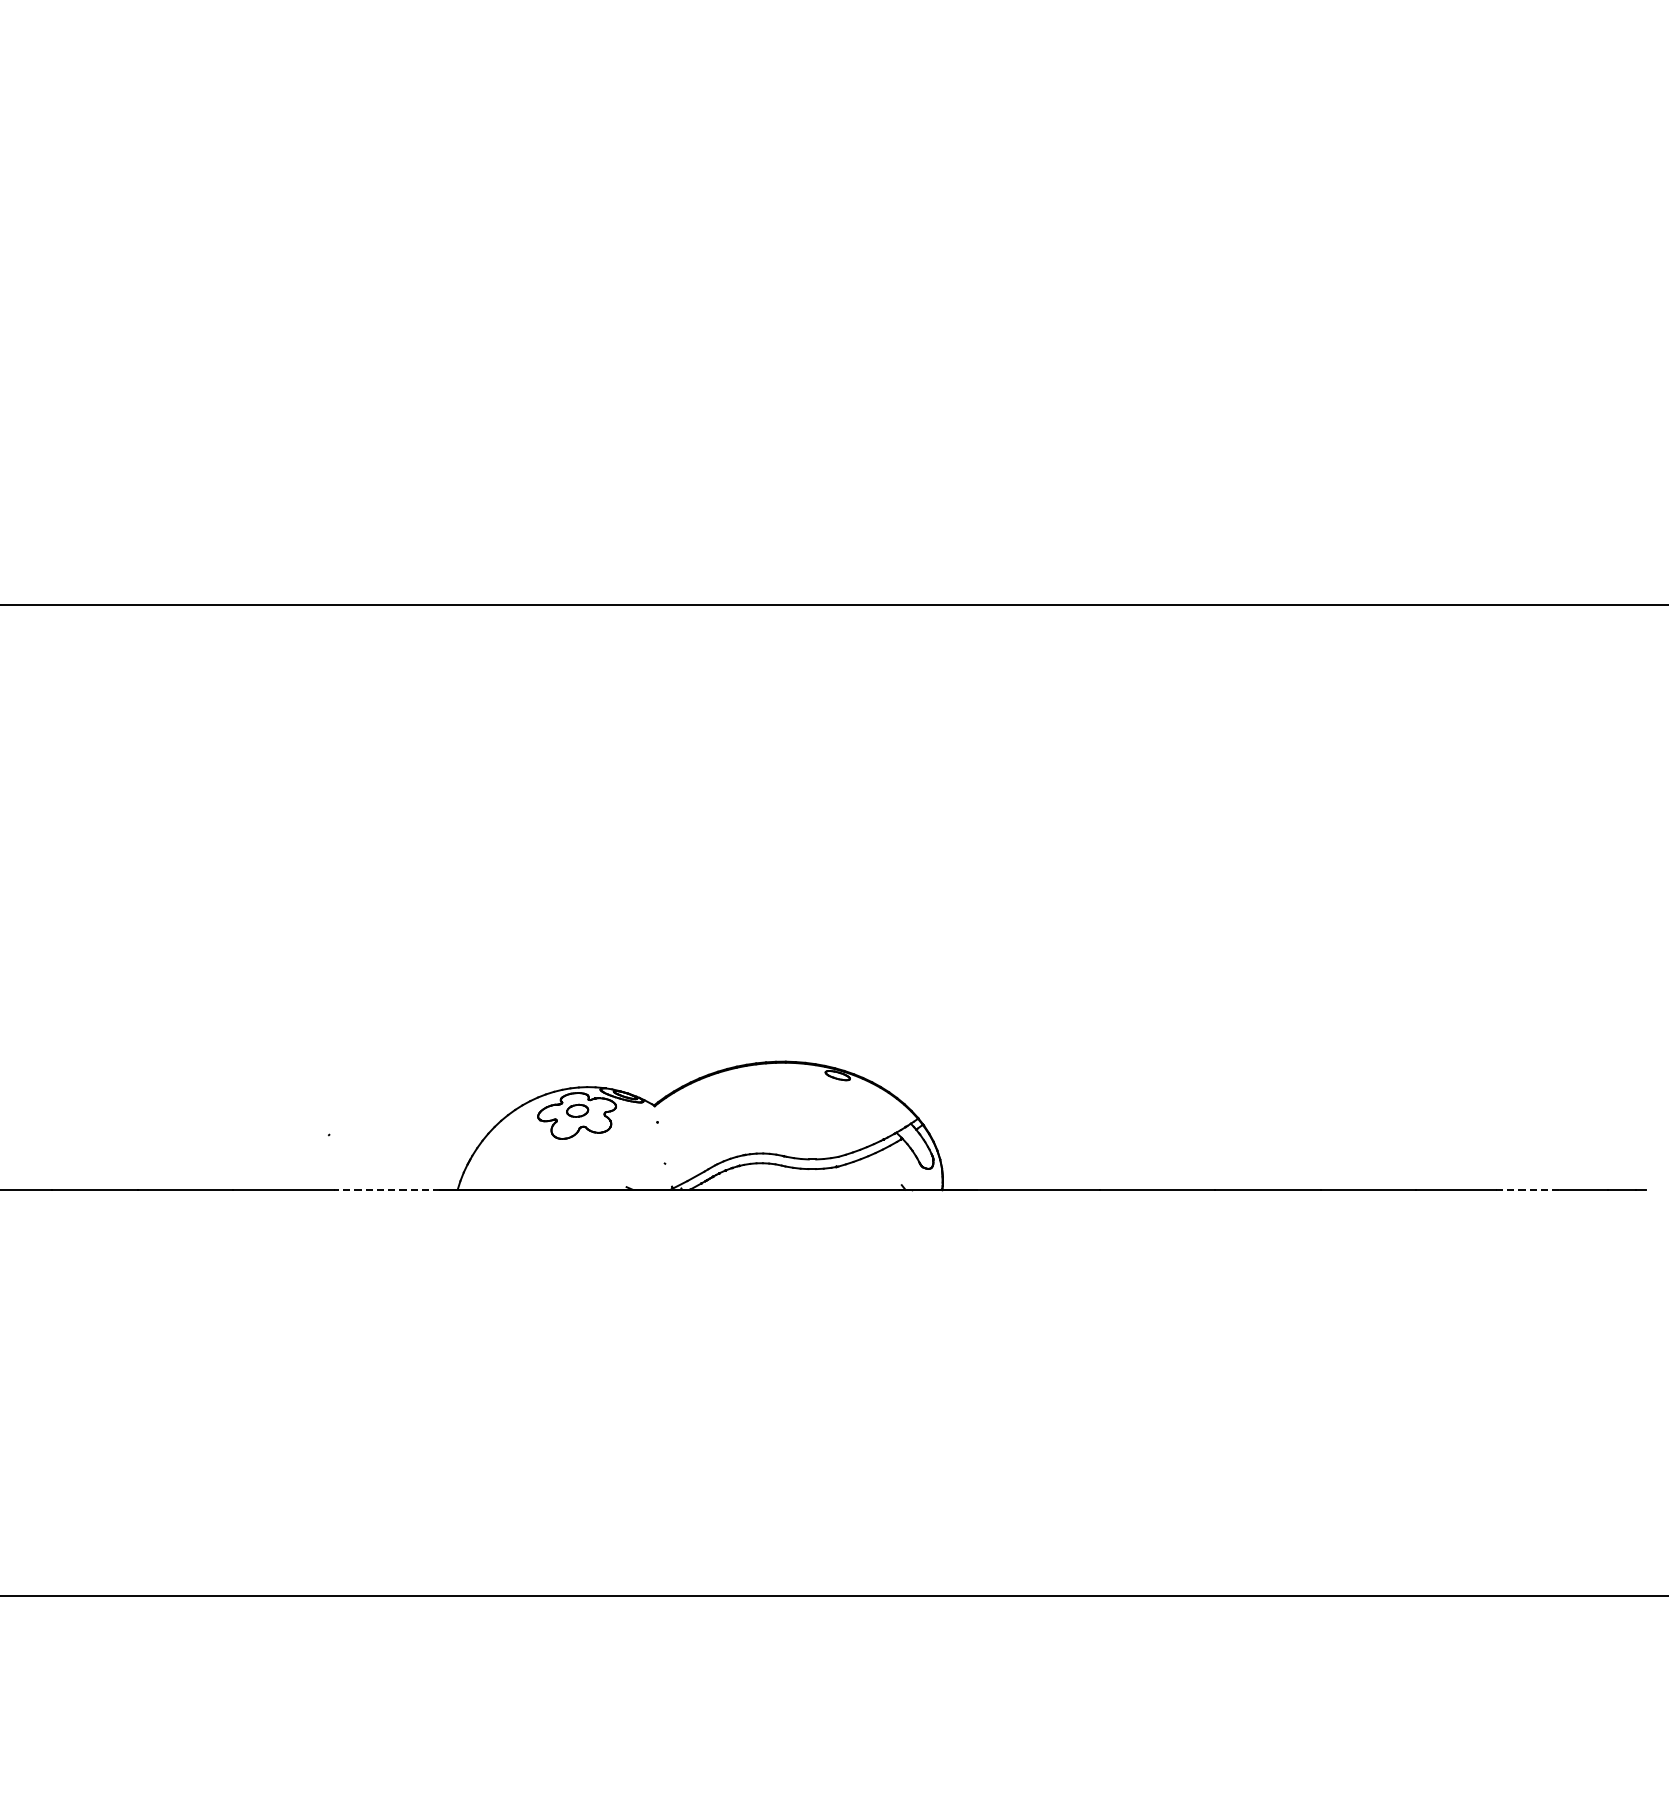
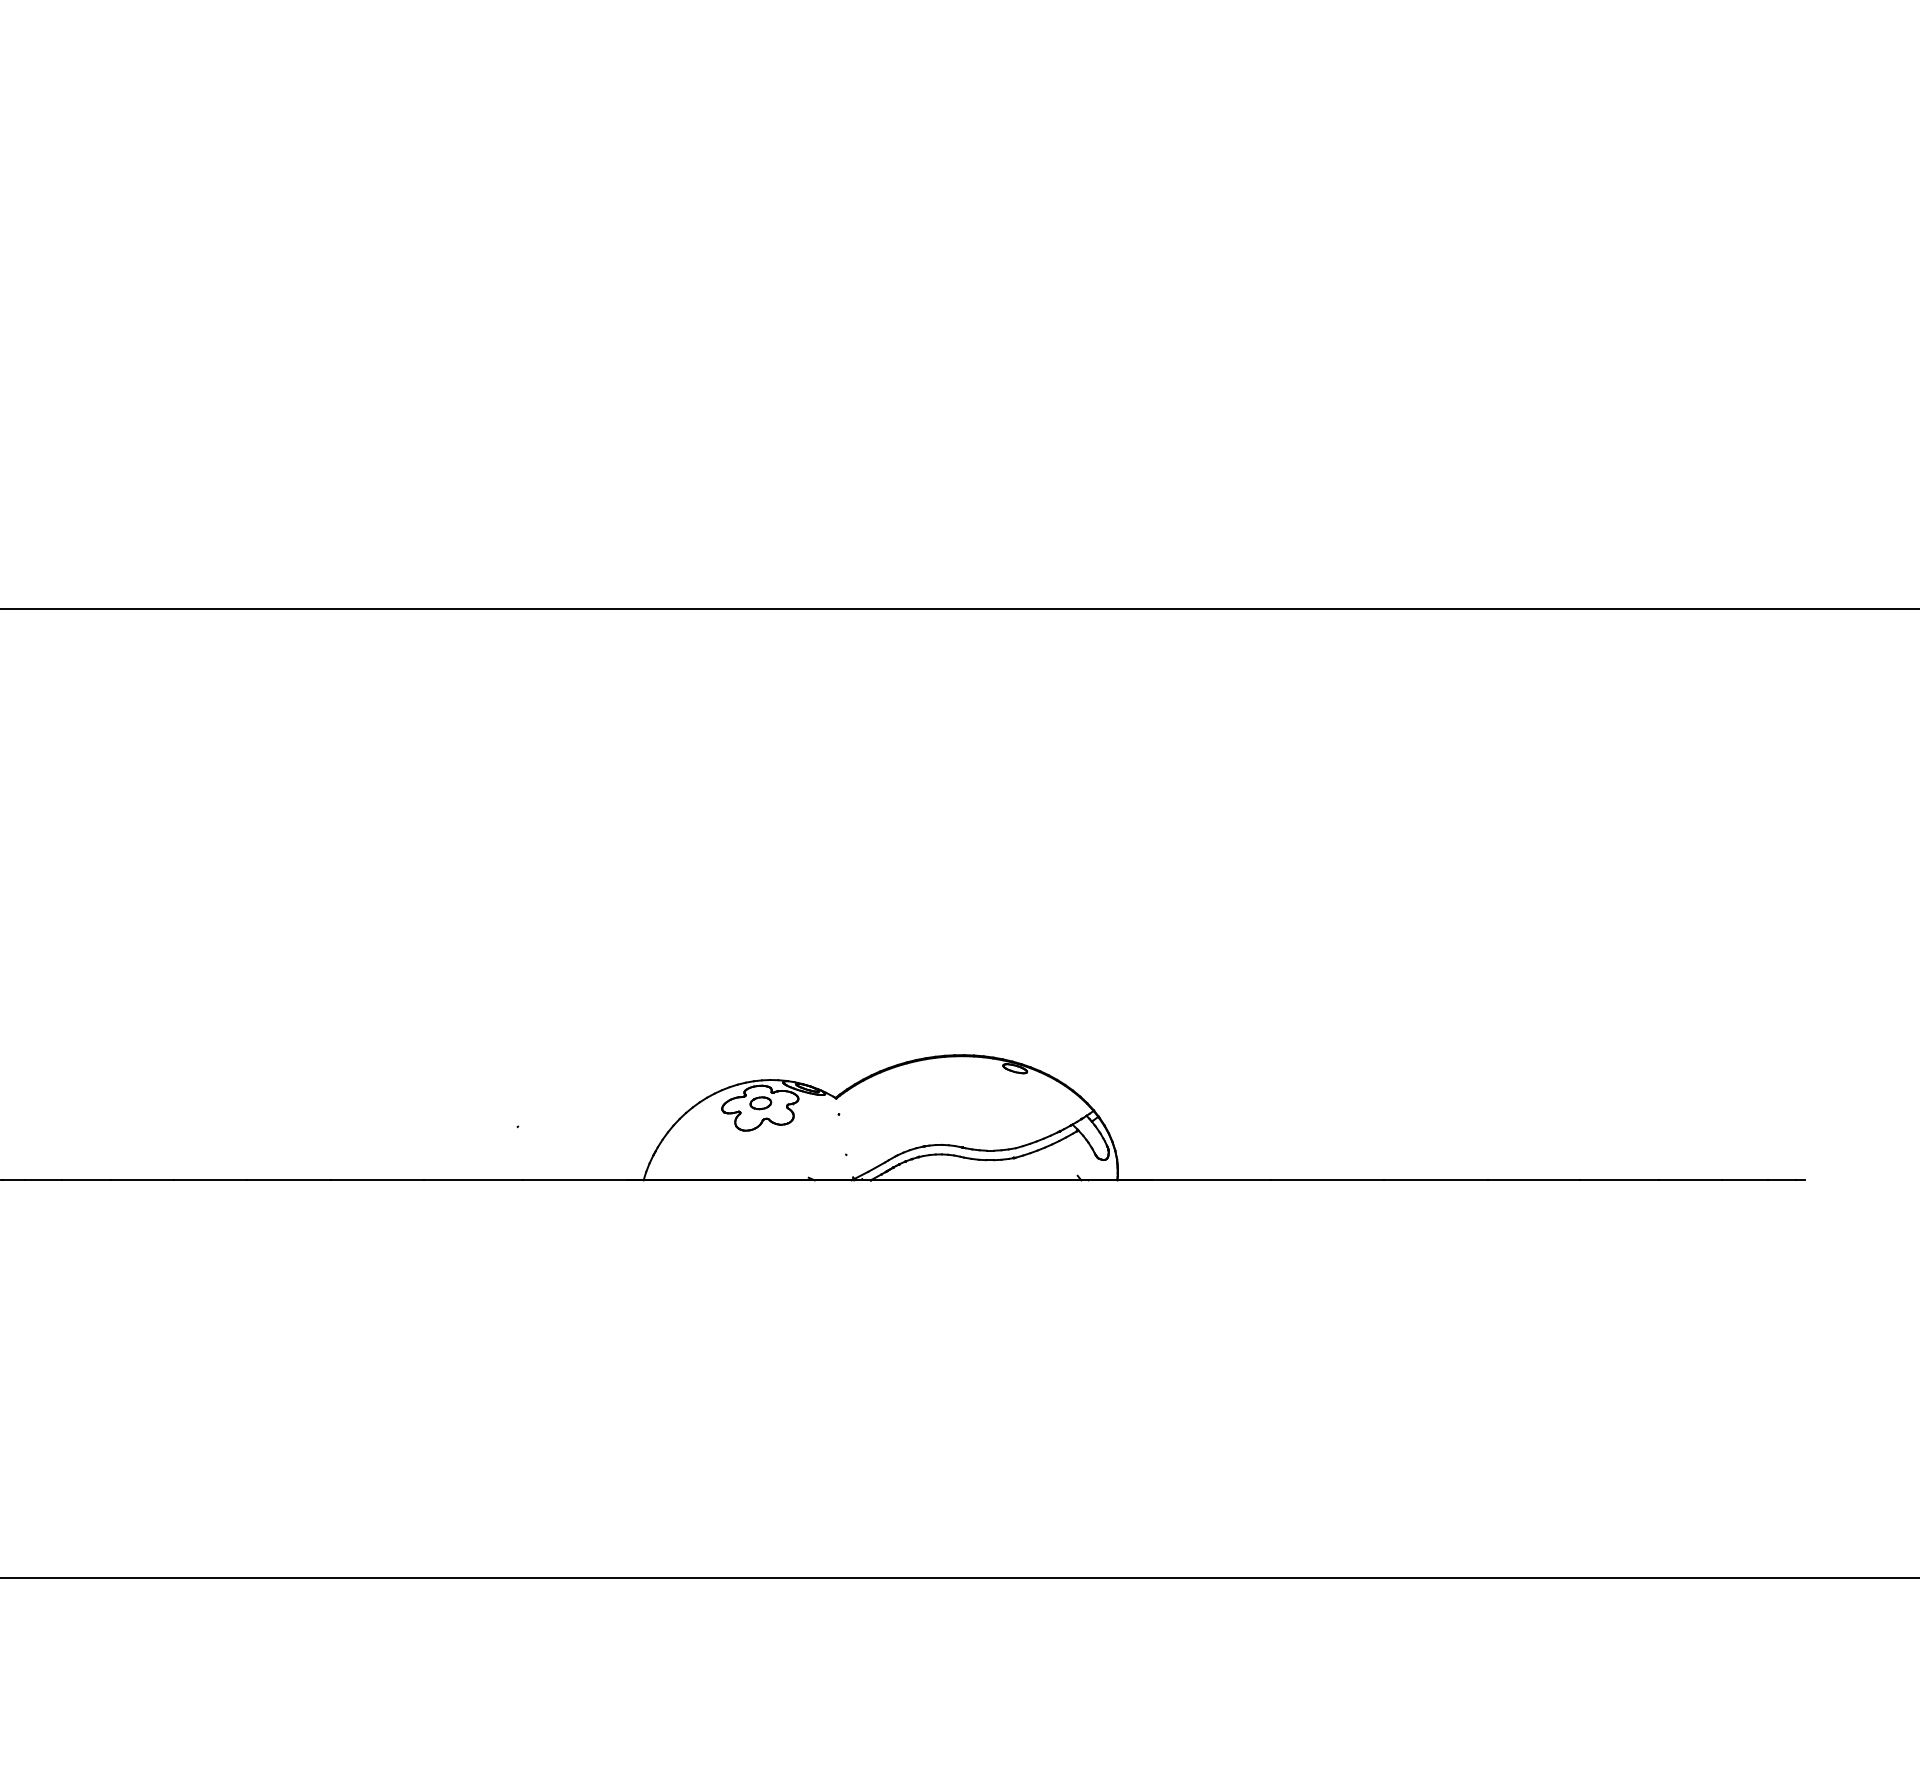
line: (387, 1189) -> (574, 1180), dashed -> solid
line: (1528, 1189) -> (1690, 1180), dashed -> solid

